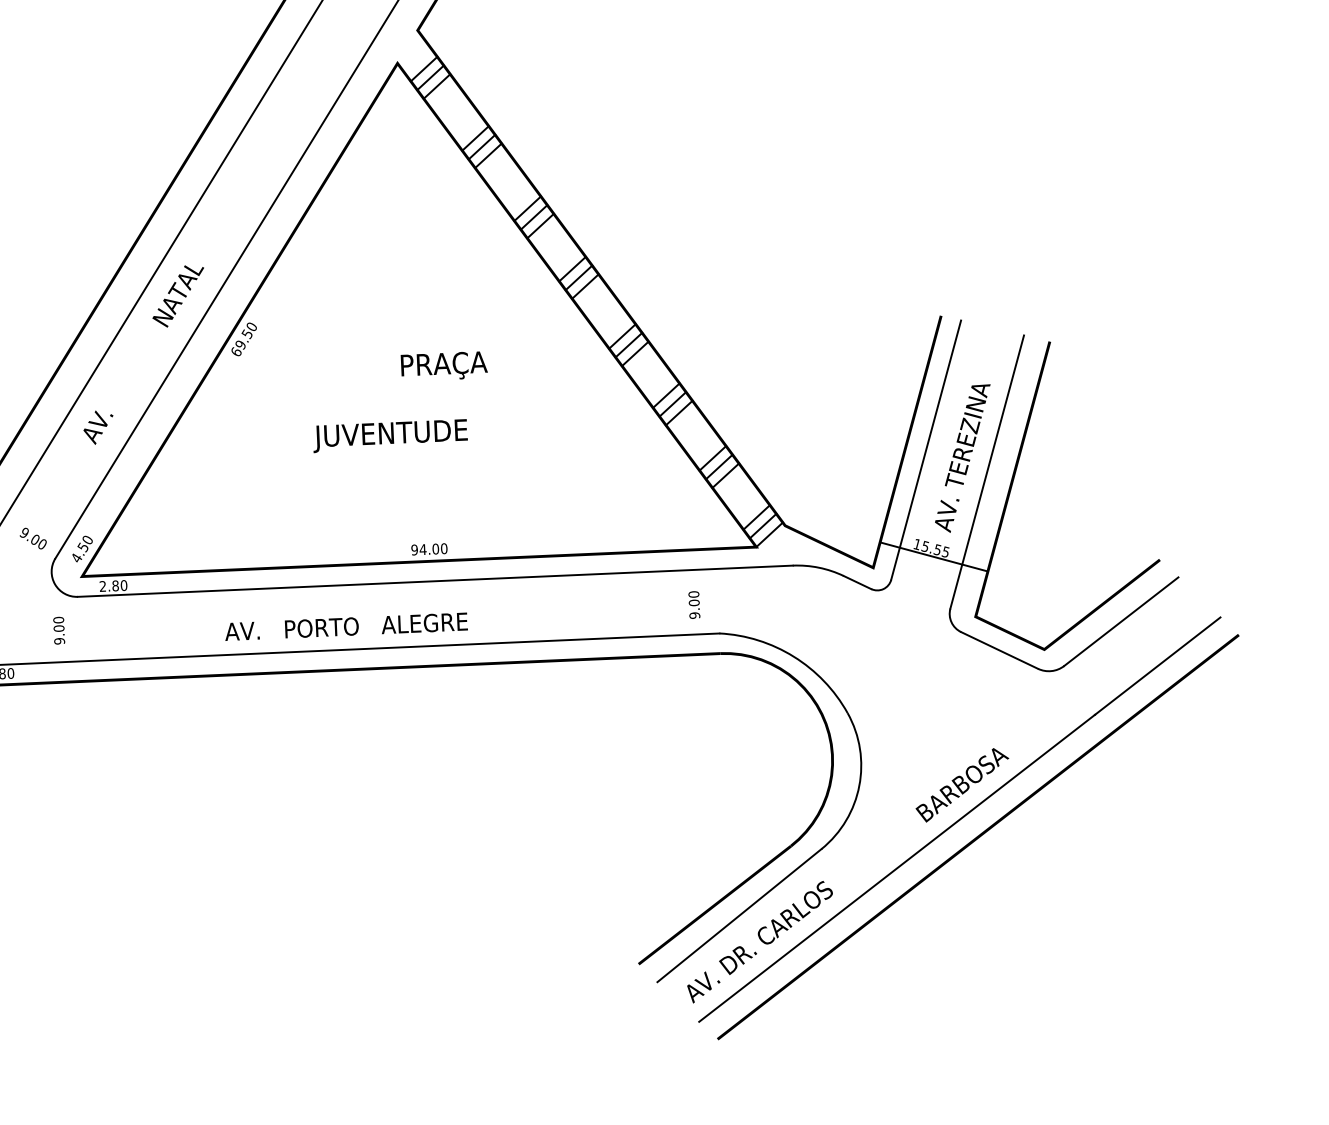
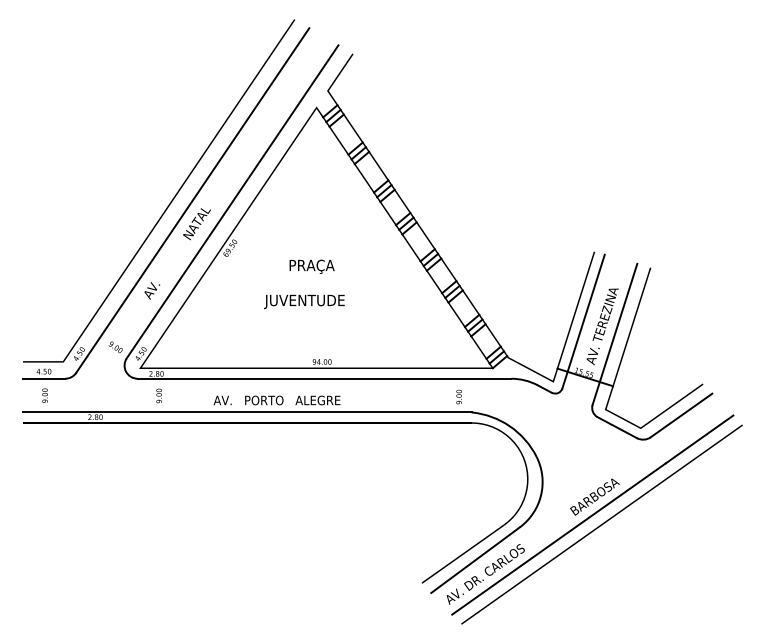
text: (443, 365) -> (311, 266), moved
text: (57, 629) -> (158, 395), moved

